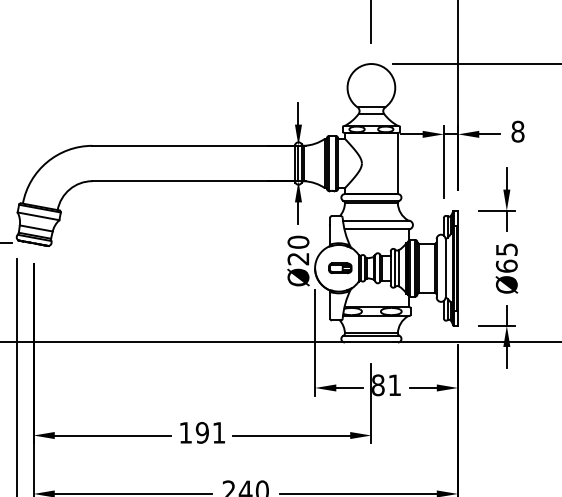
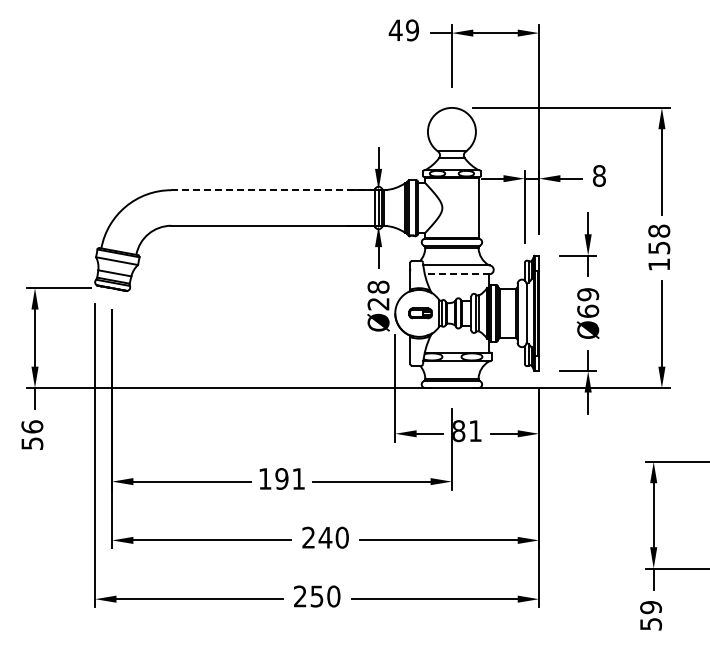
line: (194, 146) -> (273, 190), solid -> dashed
line: (376, 229) -> (457, 274), solid -> dashed
text: (298, 241) -> (378, 286), 20 -> 28
text: (506, 249) -> (587, 294), 65 -> 69

